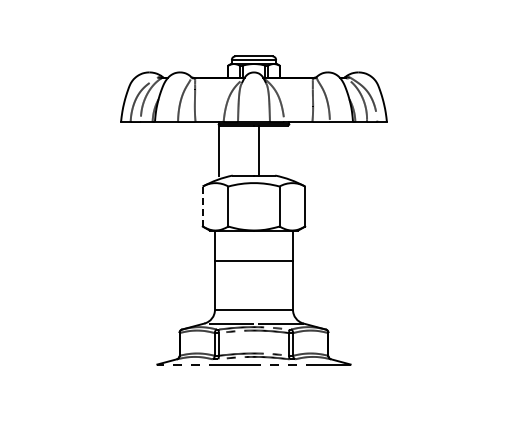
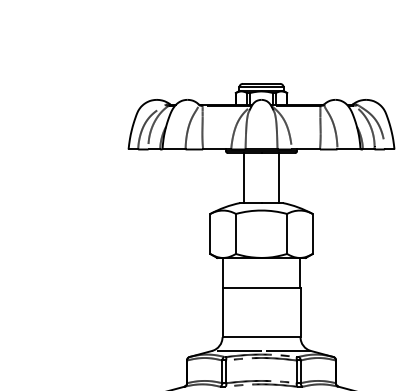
line: (219, 150) -> (244, 177), moved
line: (258, 150) -> (279, 177), moved
line: (202, 207) -> (210, 234), dashed -> solid

